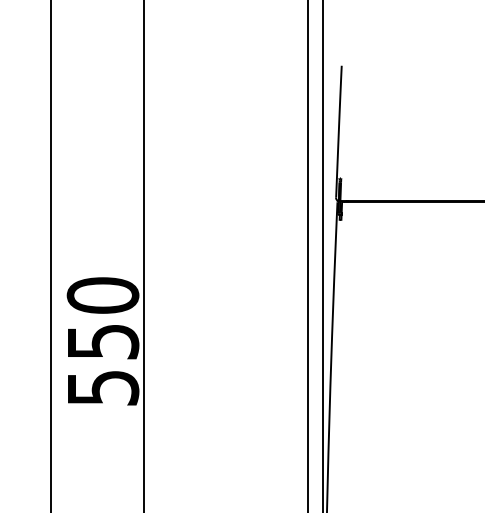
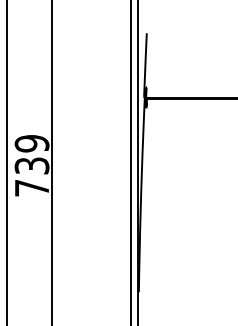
text: (101, 340) -> (31, 165), 550 -> 739

